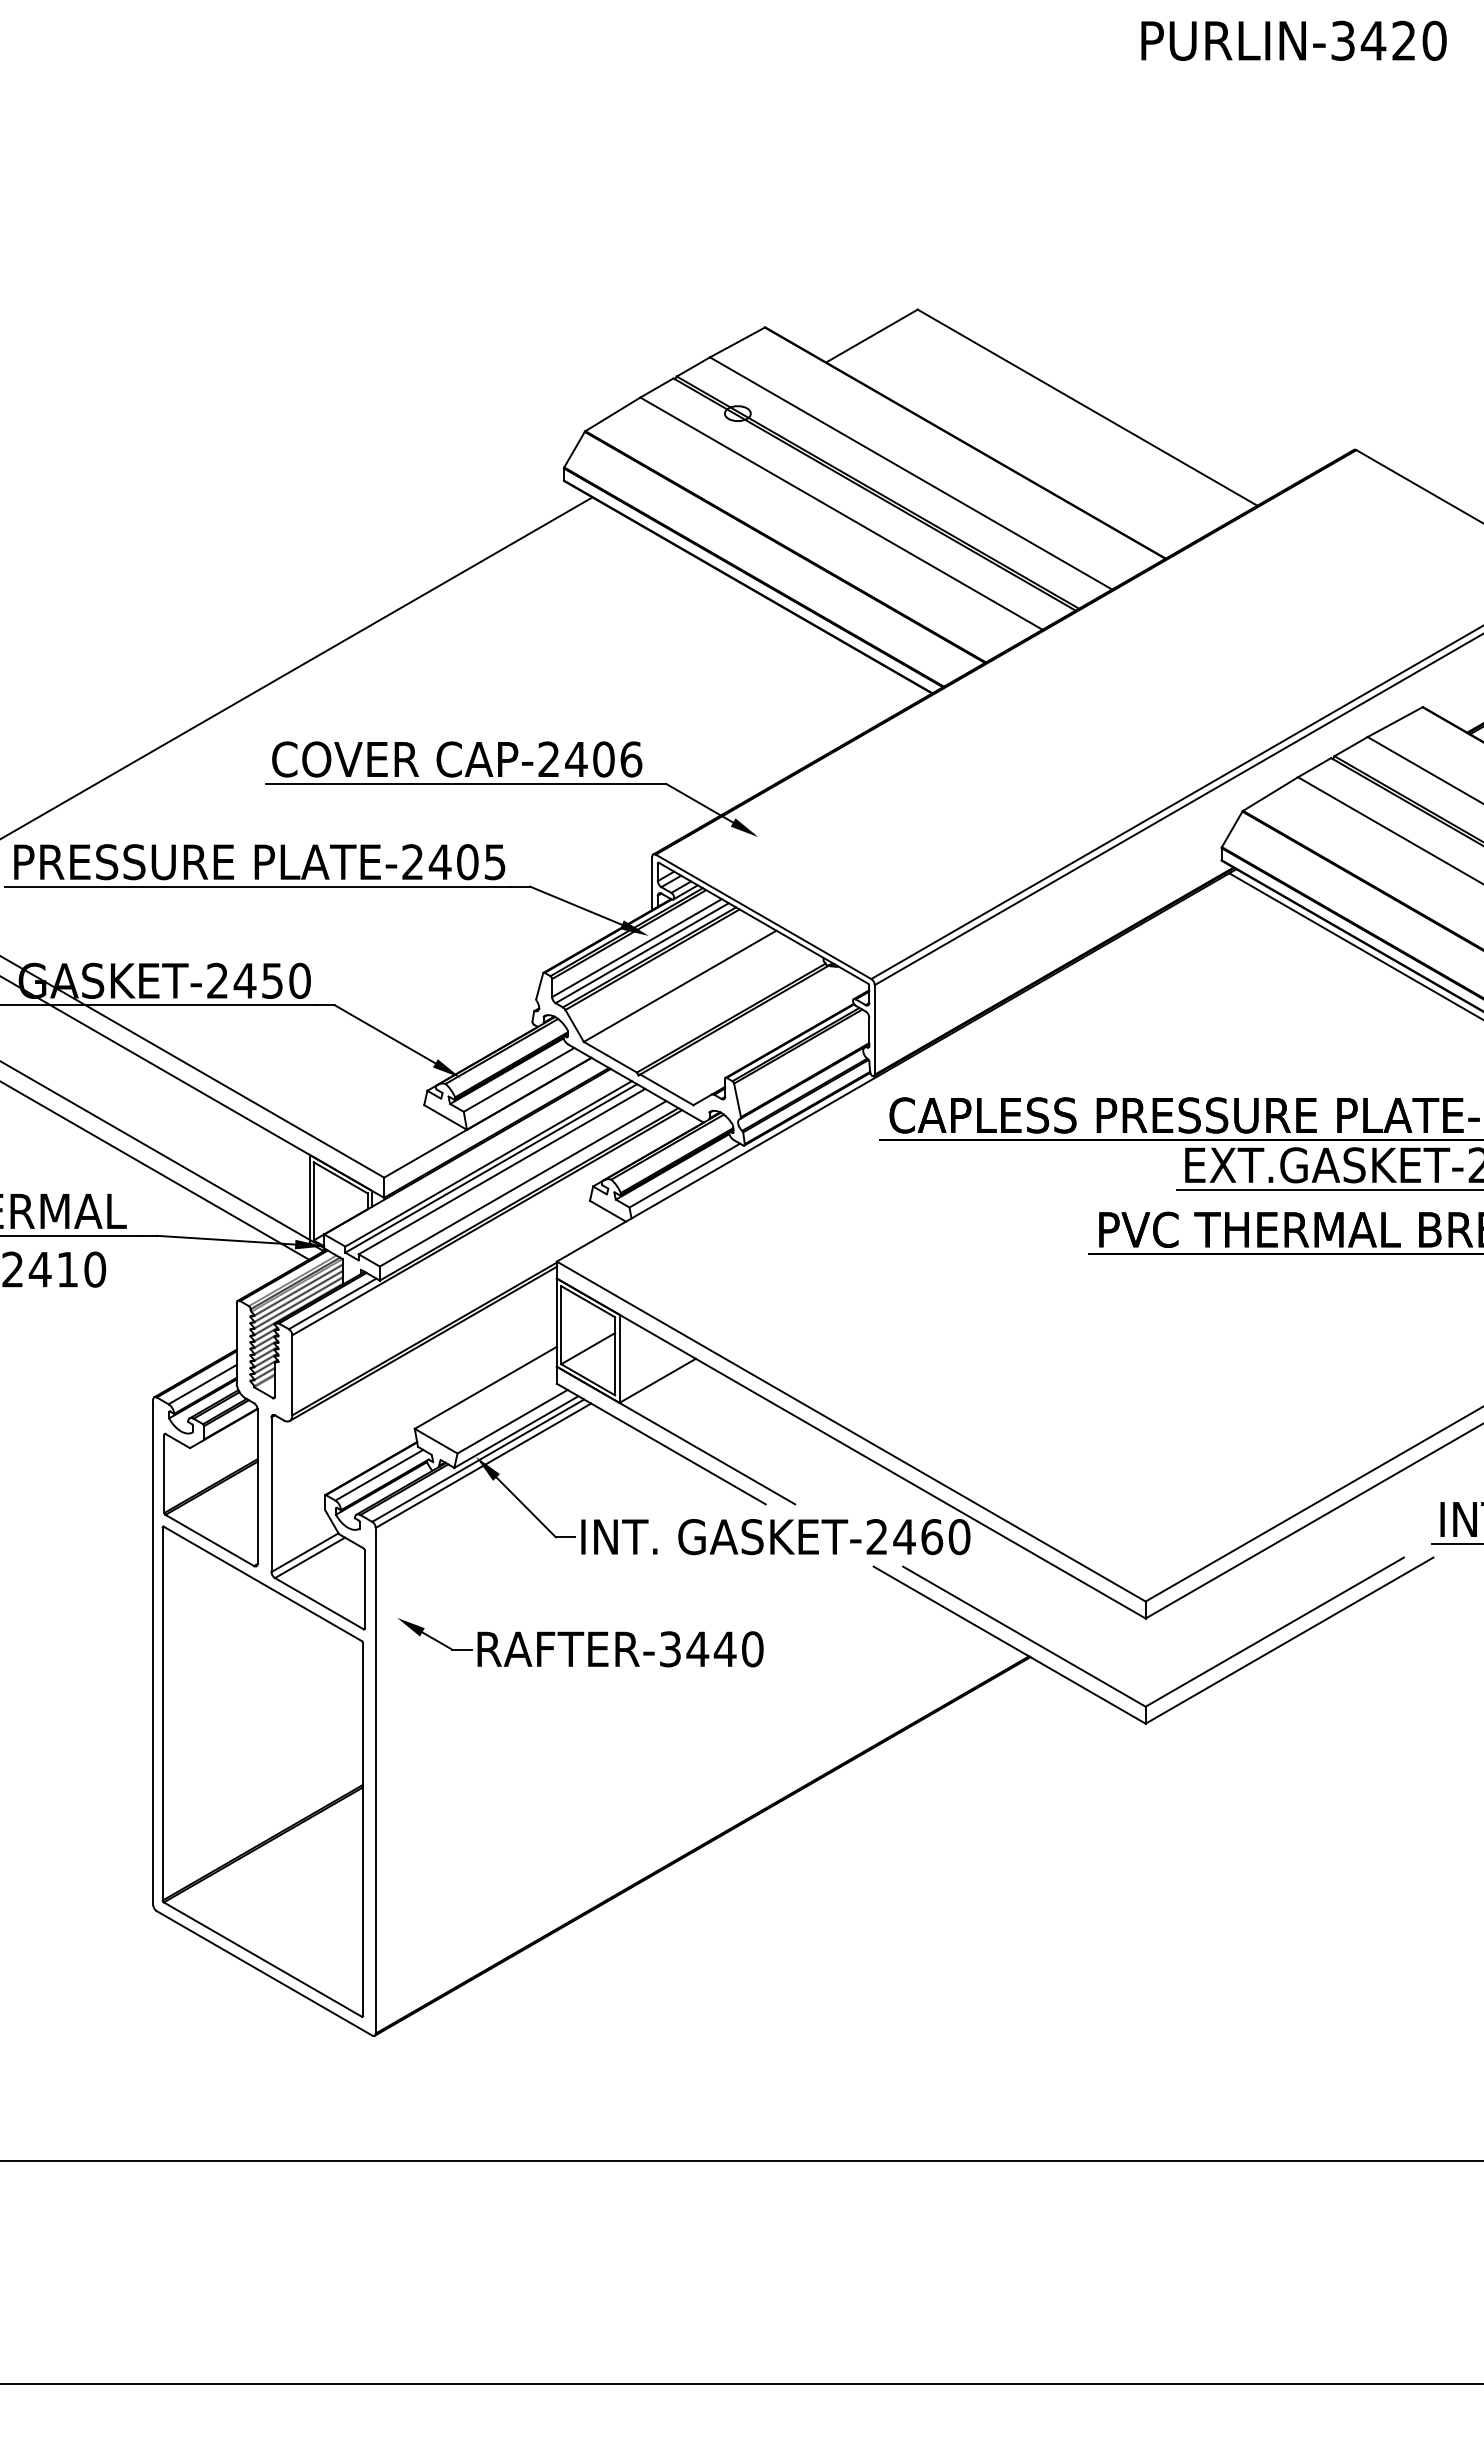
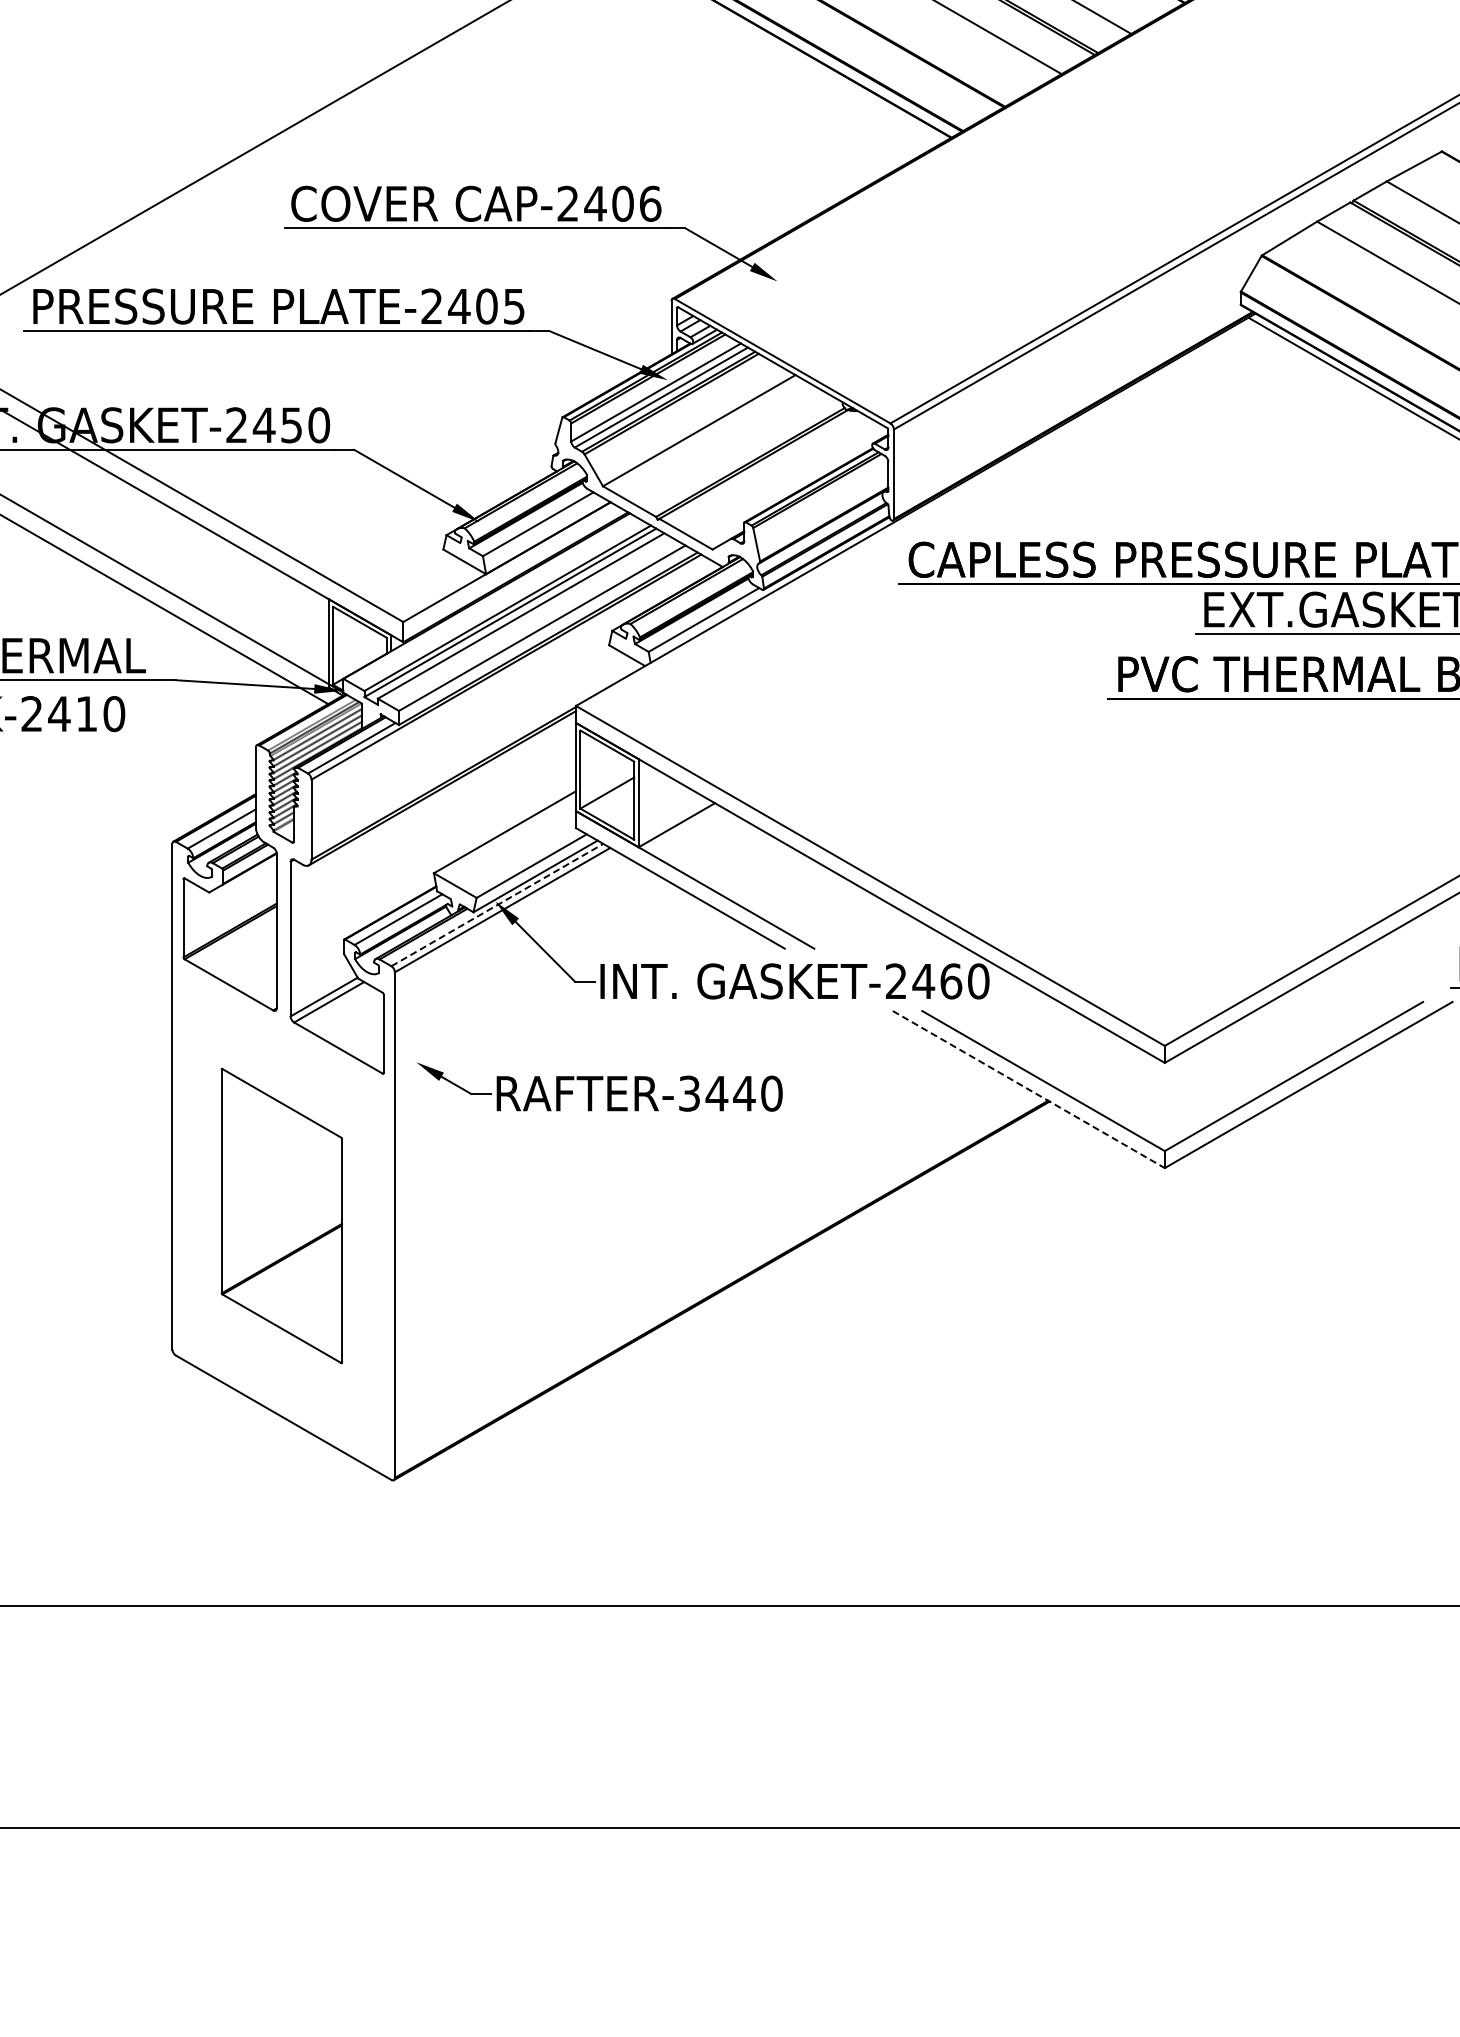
line: (478, 1460) -> (497, 904), solid -> dashed
line: (1010, 1645) -> (1029, 1089), solid -> dashed
part: (262, 1771) -> (281, 1215), size x0.6

